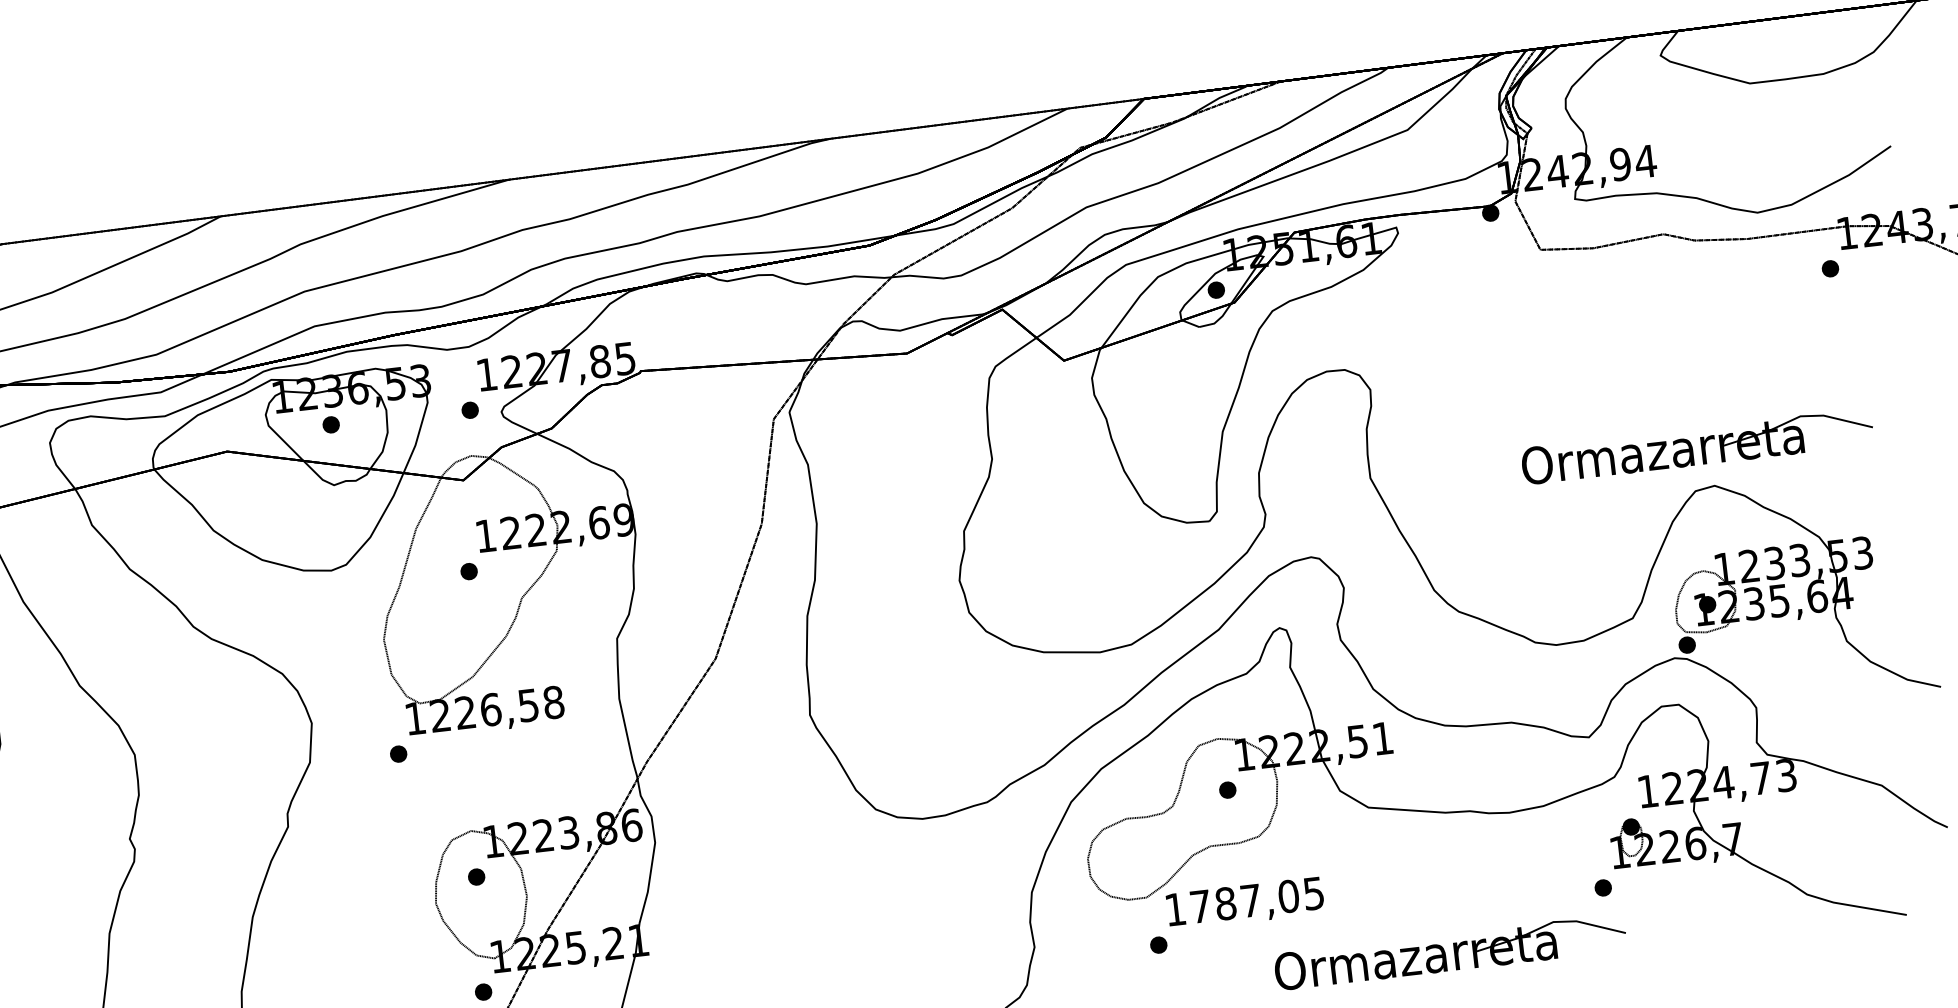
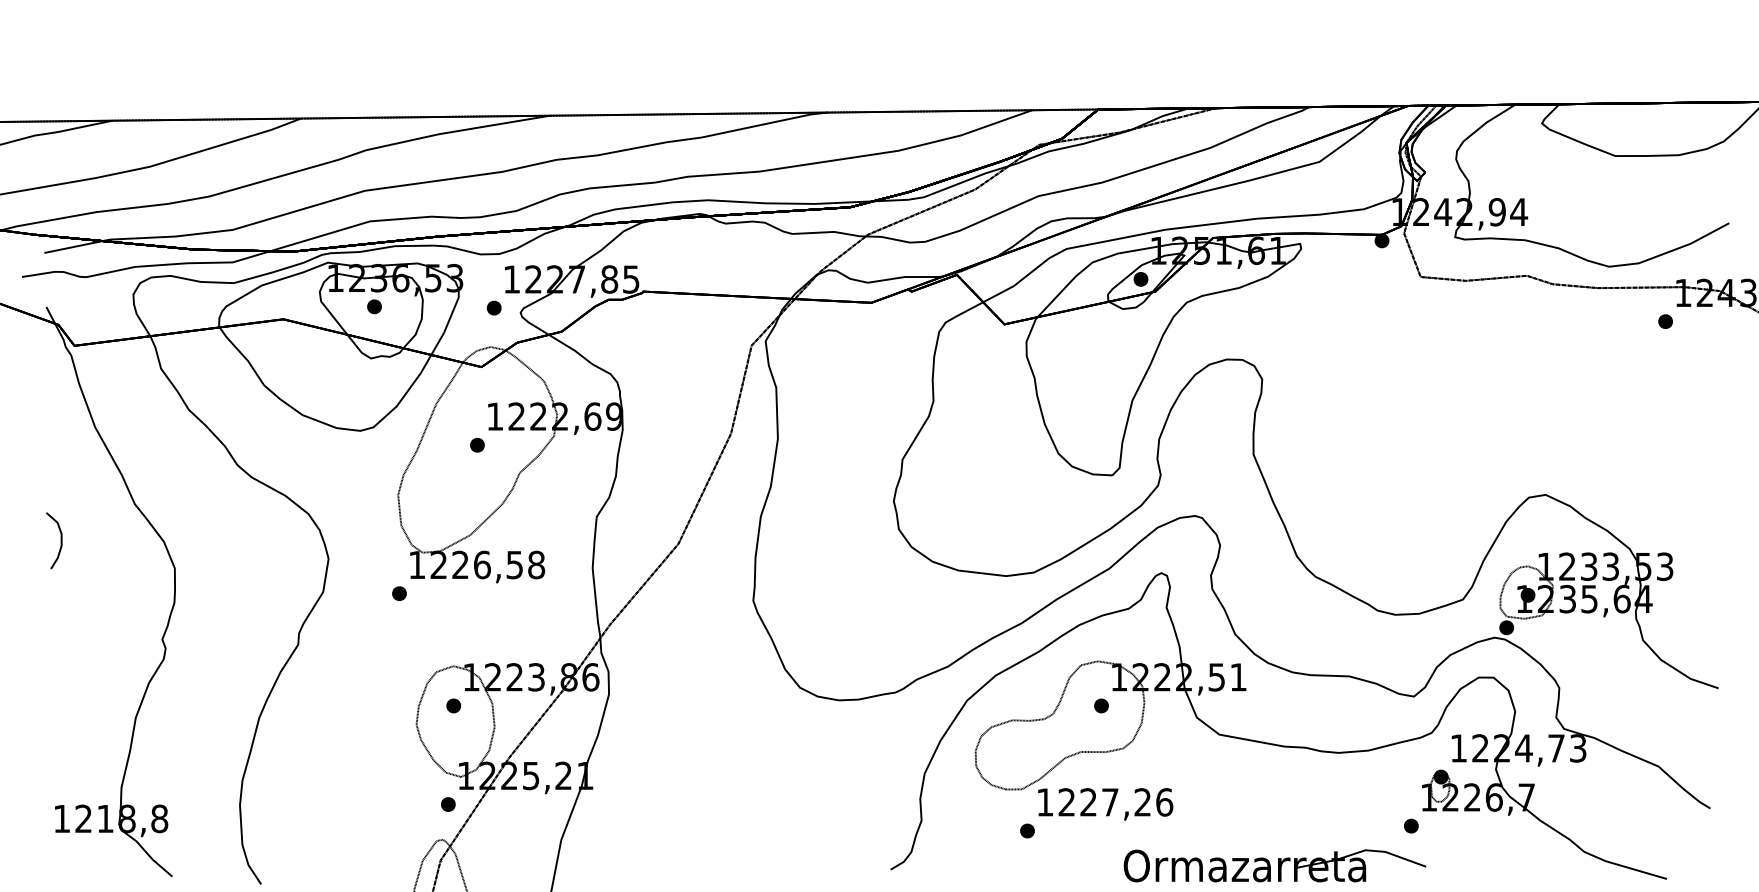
part: (1696, 446) -> (1534, 459), removed
text: (1257, 900) -> (1115, 802), 1787,05 -> 1227,26

